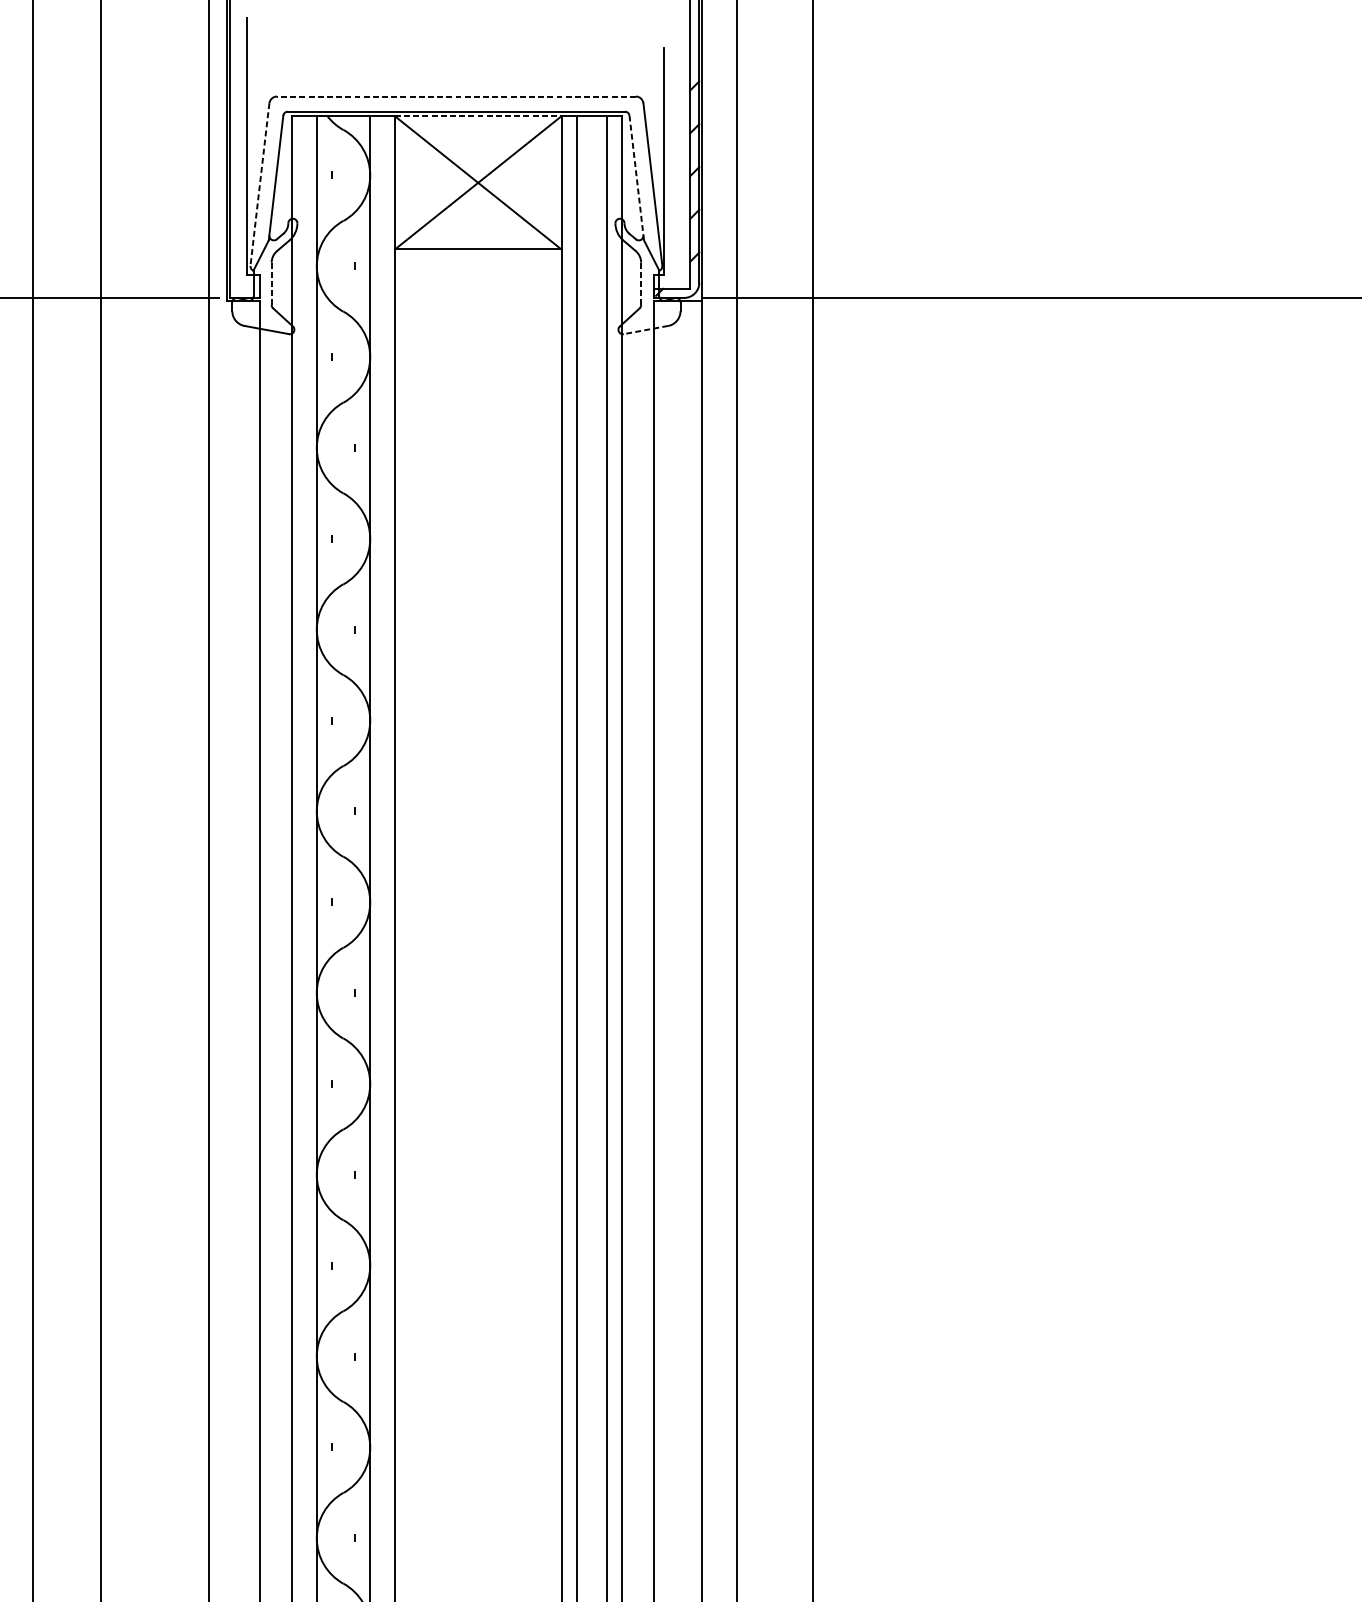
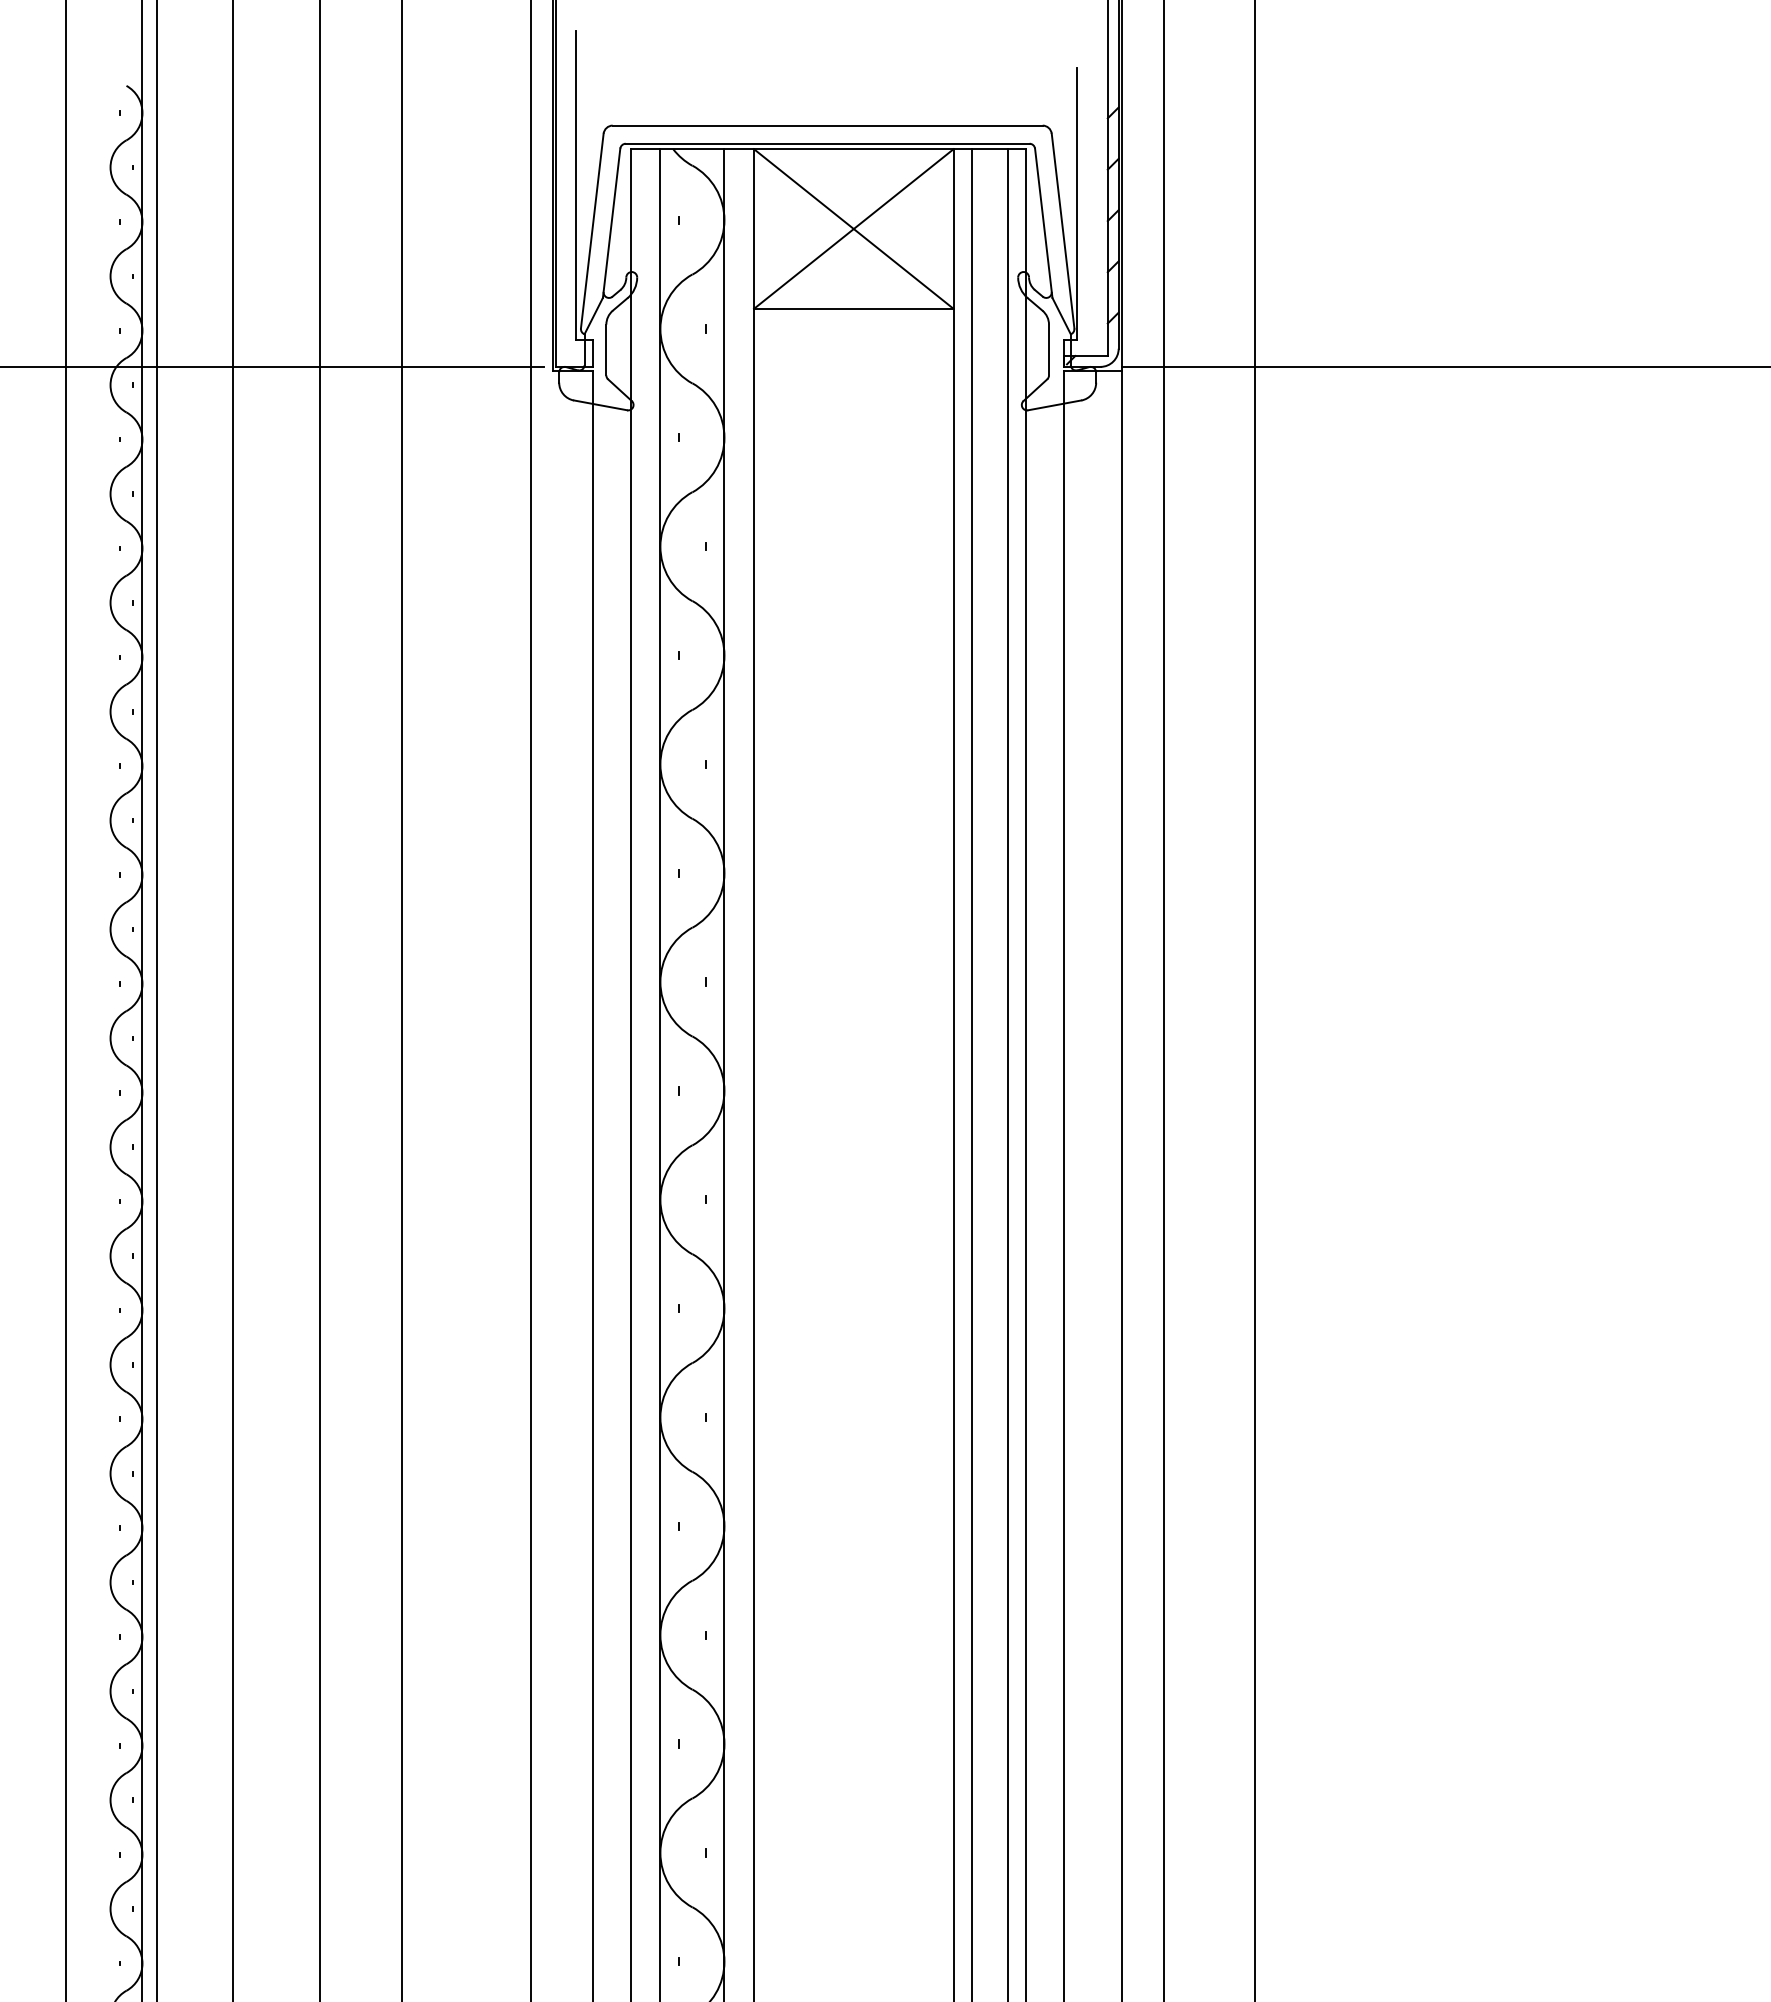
line: (456, 96) -> (827, 125), dashed -> solid
line: (477, 116) -> (853, 149), dashed -> solid
line: (636, 178) -> (1043, 223), dashed -> solid
line: (260, 184) -> (592, 231), dashed -> solid
line: (271, 284) -> (606, 350), dashed -> solid
line: (641, 284) -> (1049, 350), dashed -> solid
line: (645, 330) -> (1054, 405), dashed -> solid

